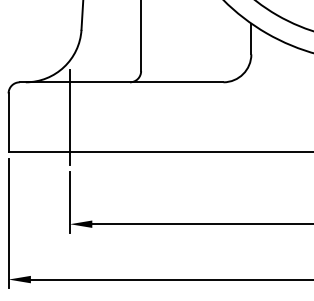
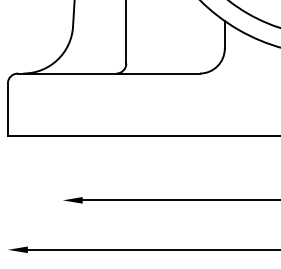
line: (69, 117) -> (62, 105), removed
line: (69, 201) -> (62, 180), removed
line: (8, 223) -> (7, 199), removed

